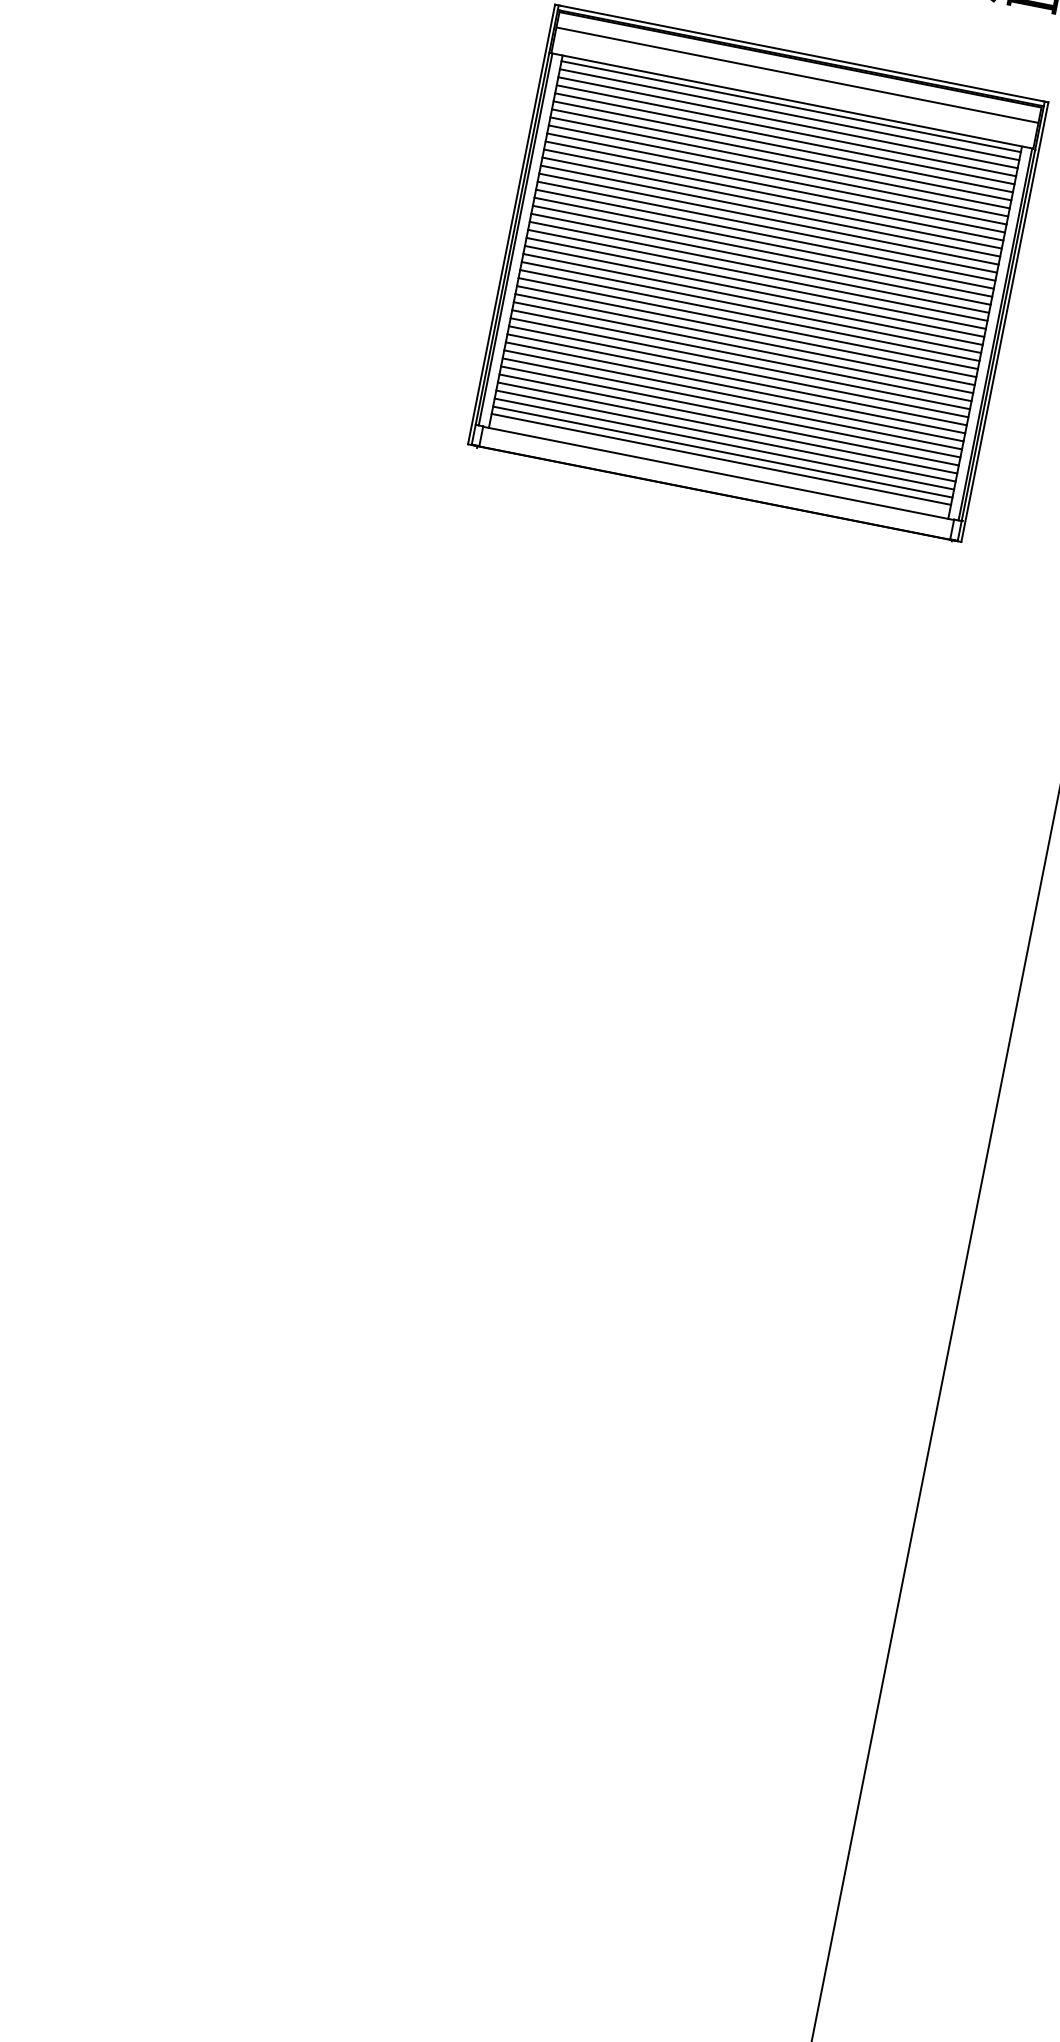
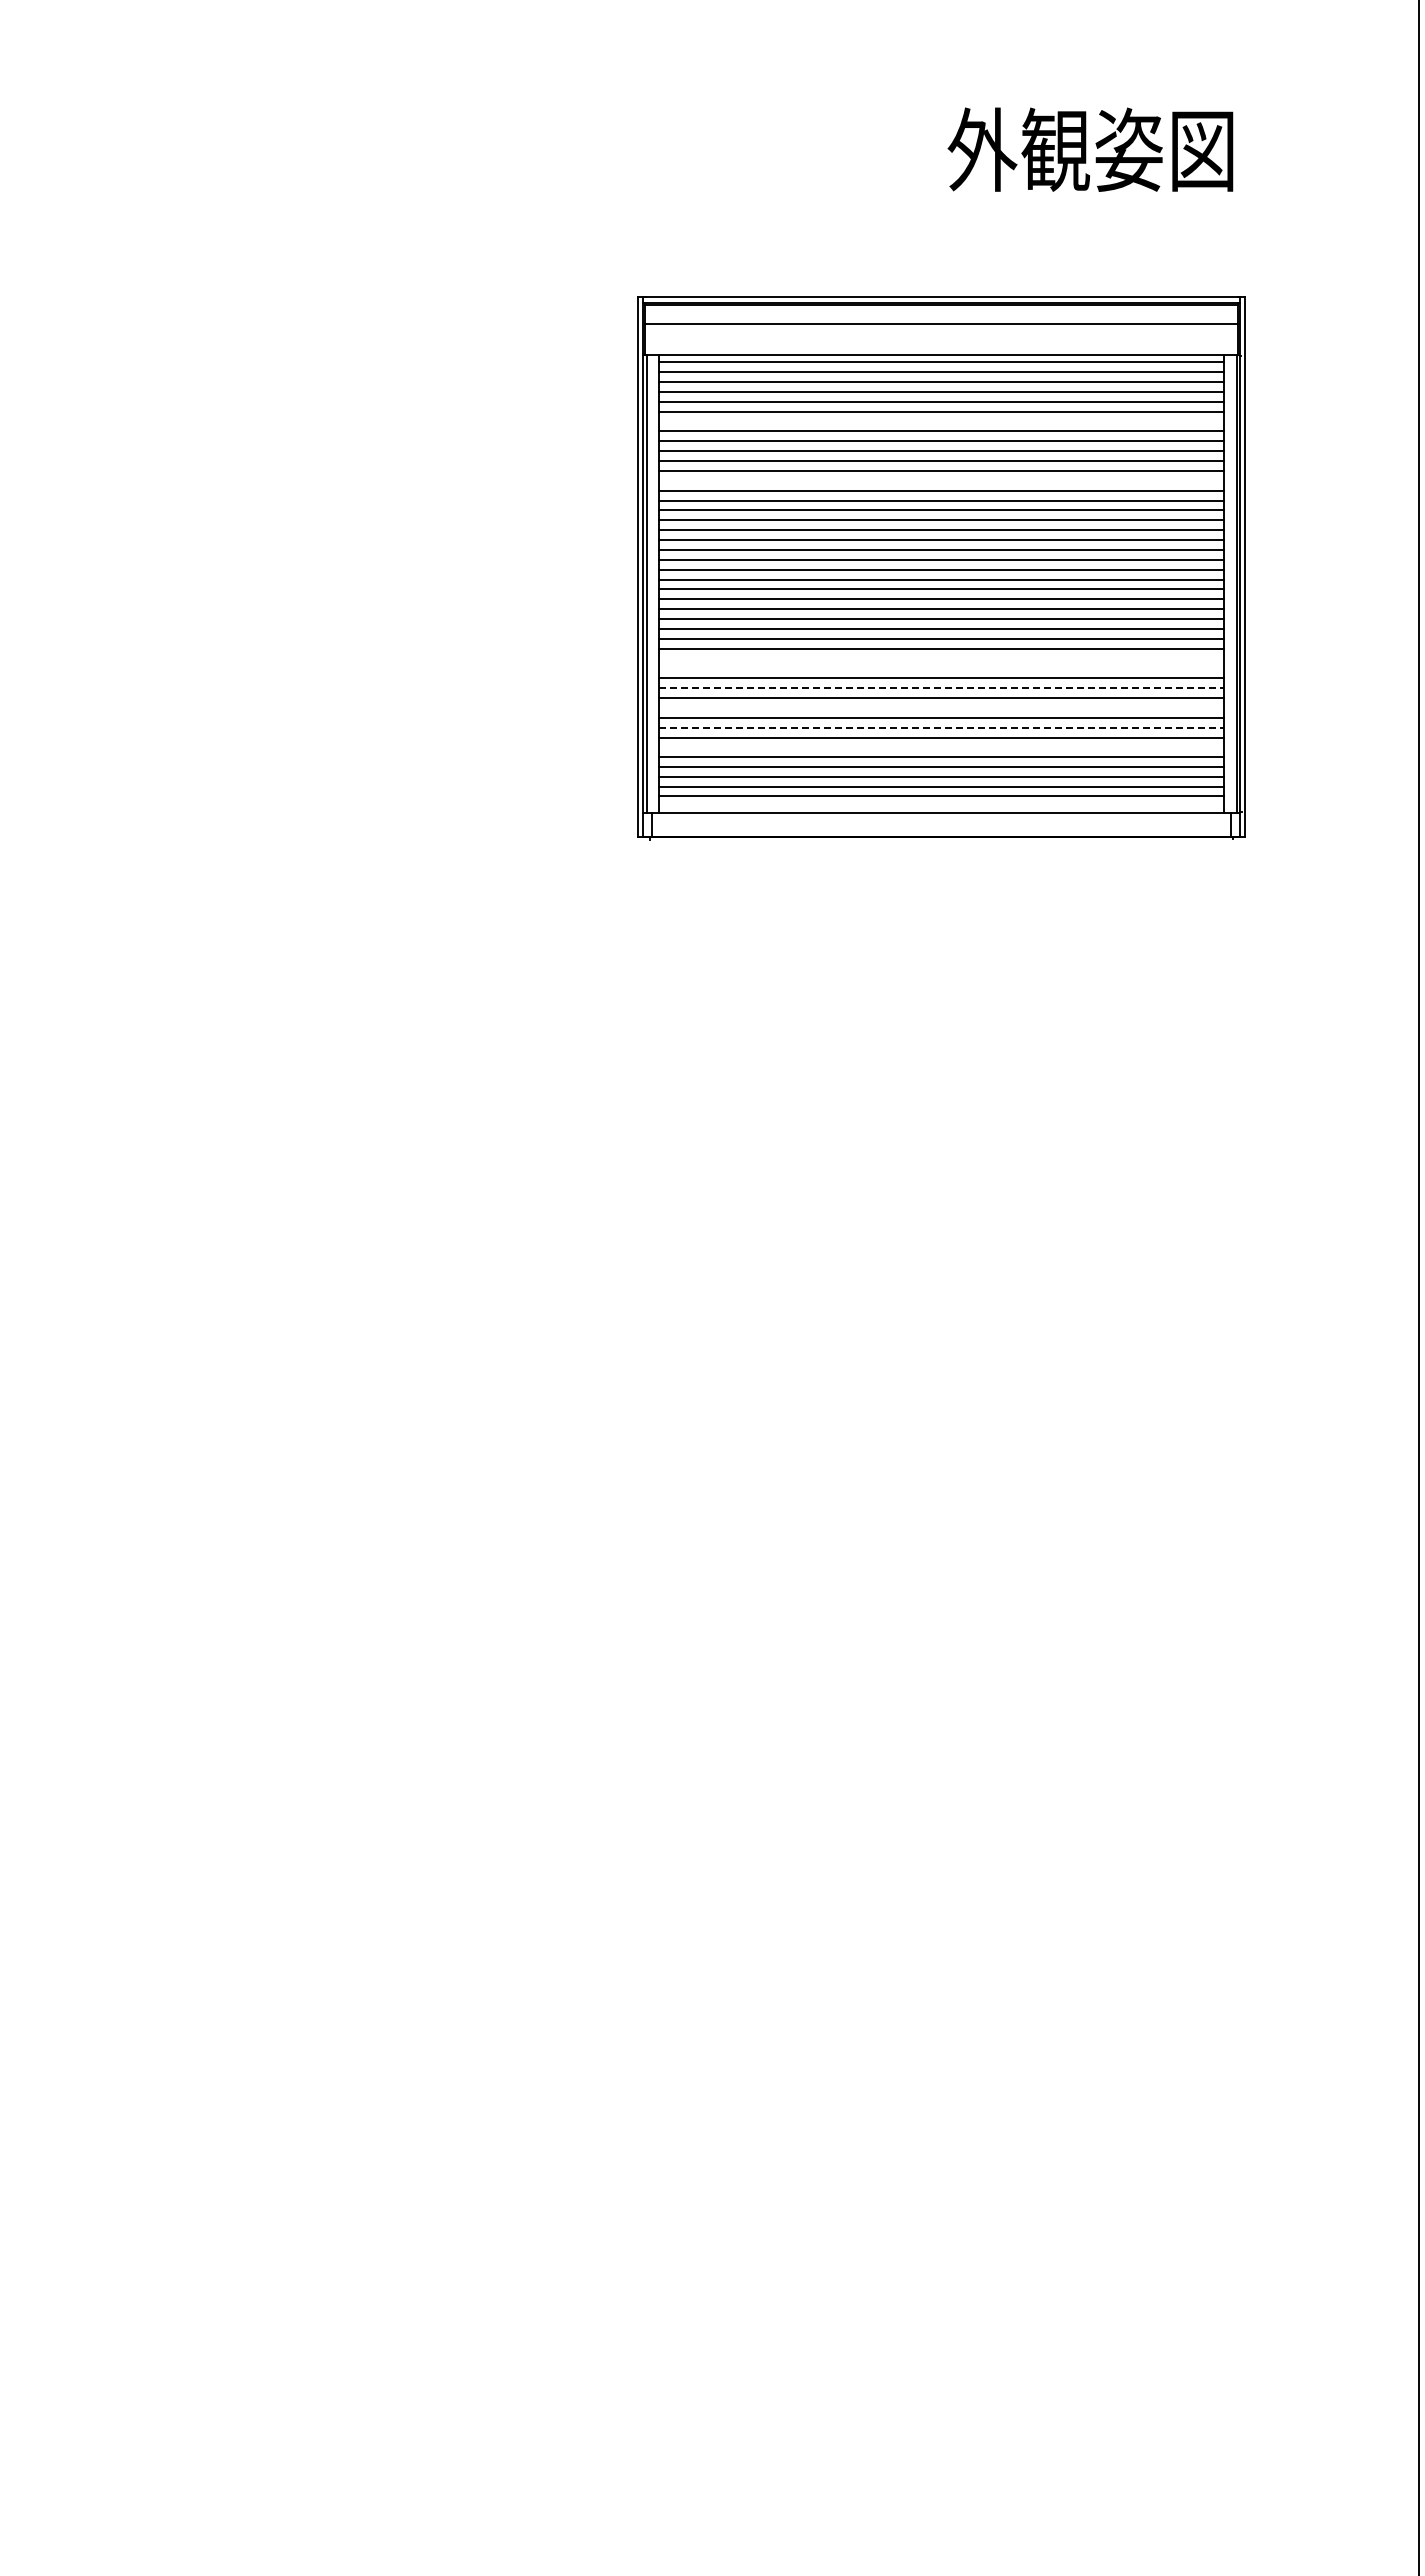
line: (781, 154) -> (941, 421), removed
line: (772, 202) -> (941, 480), removed
line: (743, 347) -> (941, 658), removed
line: (741, 355) -> (941, 668), removed
line: (739, 372) -> (942, 688), solid -> dashed
line: (735, 387) -> (941, 707), removed
line: (733, 403) -> (942, 727), solid -> dashed
line: (729, 420) -> (941, 747), removed

